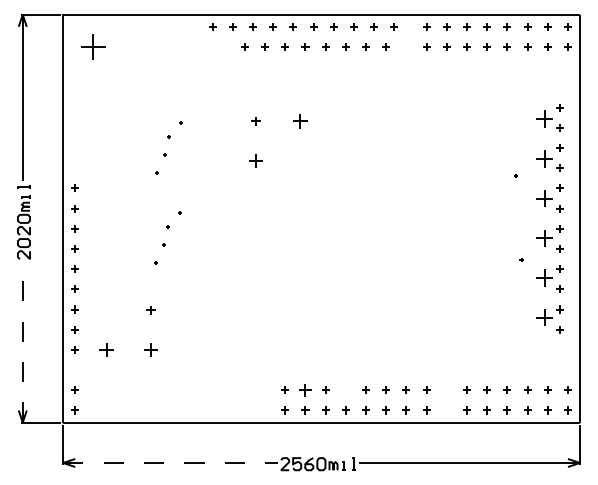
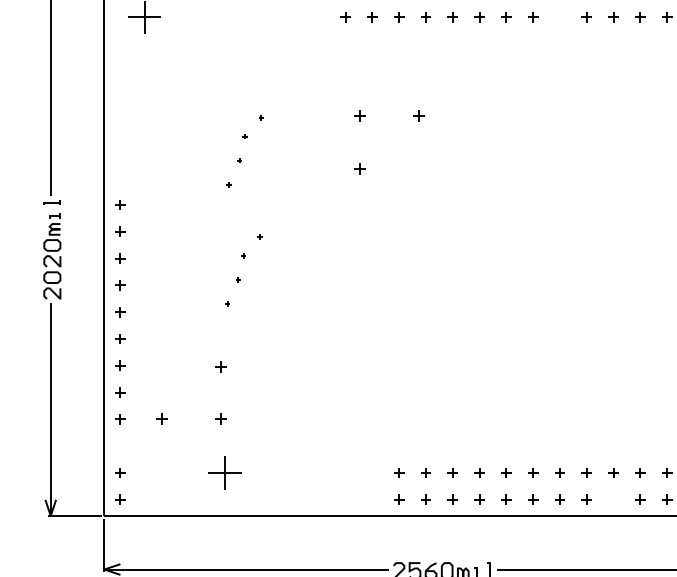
part: (300, 121) -> (419, 116), size x0.62
part: (255, 161) -> (359, 169), size x0.62
line: (22, 342) -> (50, 409), dashed -> solid
part: (106, 349) -> (161, 418), size x0.62
part: (150, 349) -> (220, 418), size x0.62
part: (305, 389) -> (426, 471), size x0.62
part: (345, 389) -> (479, 471), added
part: (446, 389) -> (613, 471), added
part: (153, 390) -> (224, 473), added
line: (170, 462) -> (246, 568), dashed -> solid

